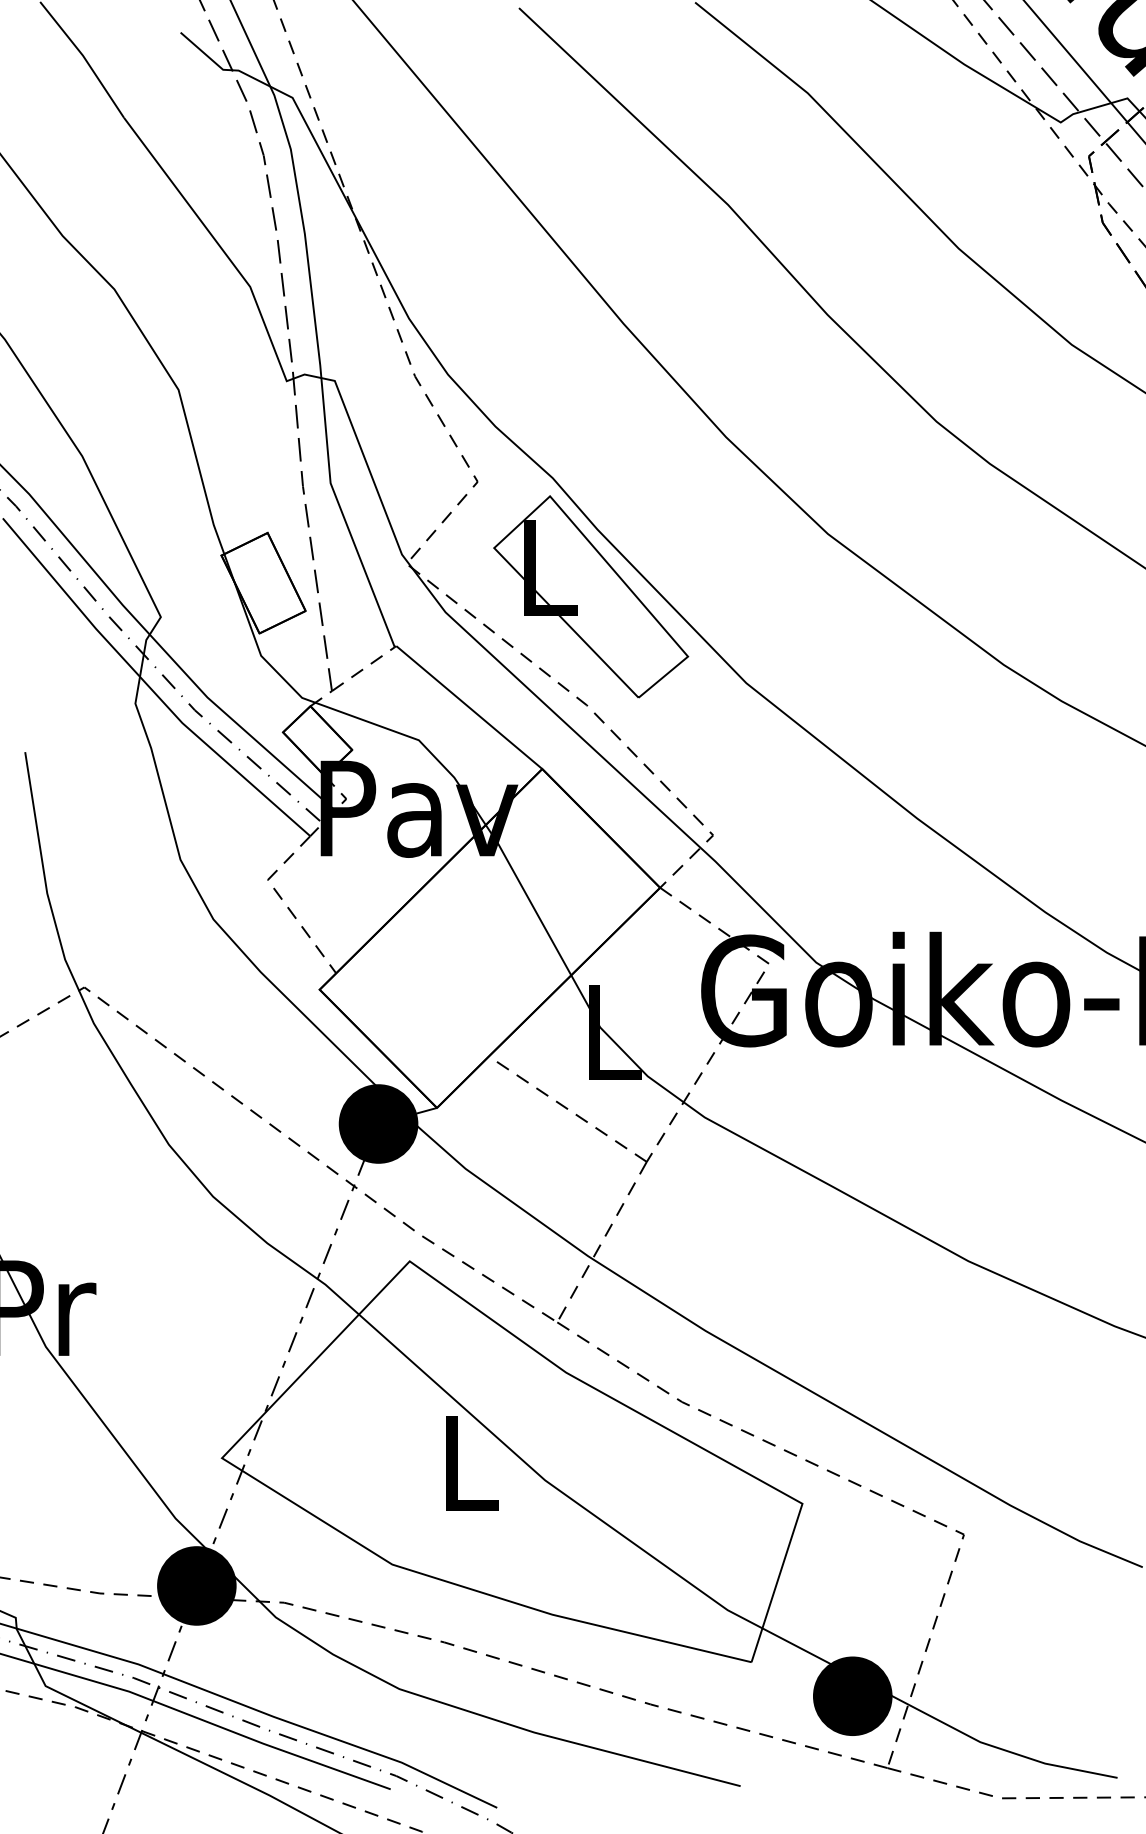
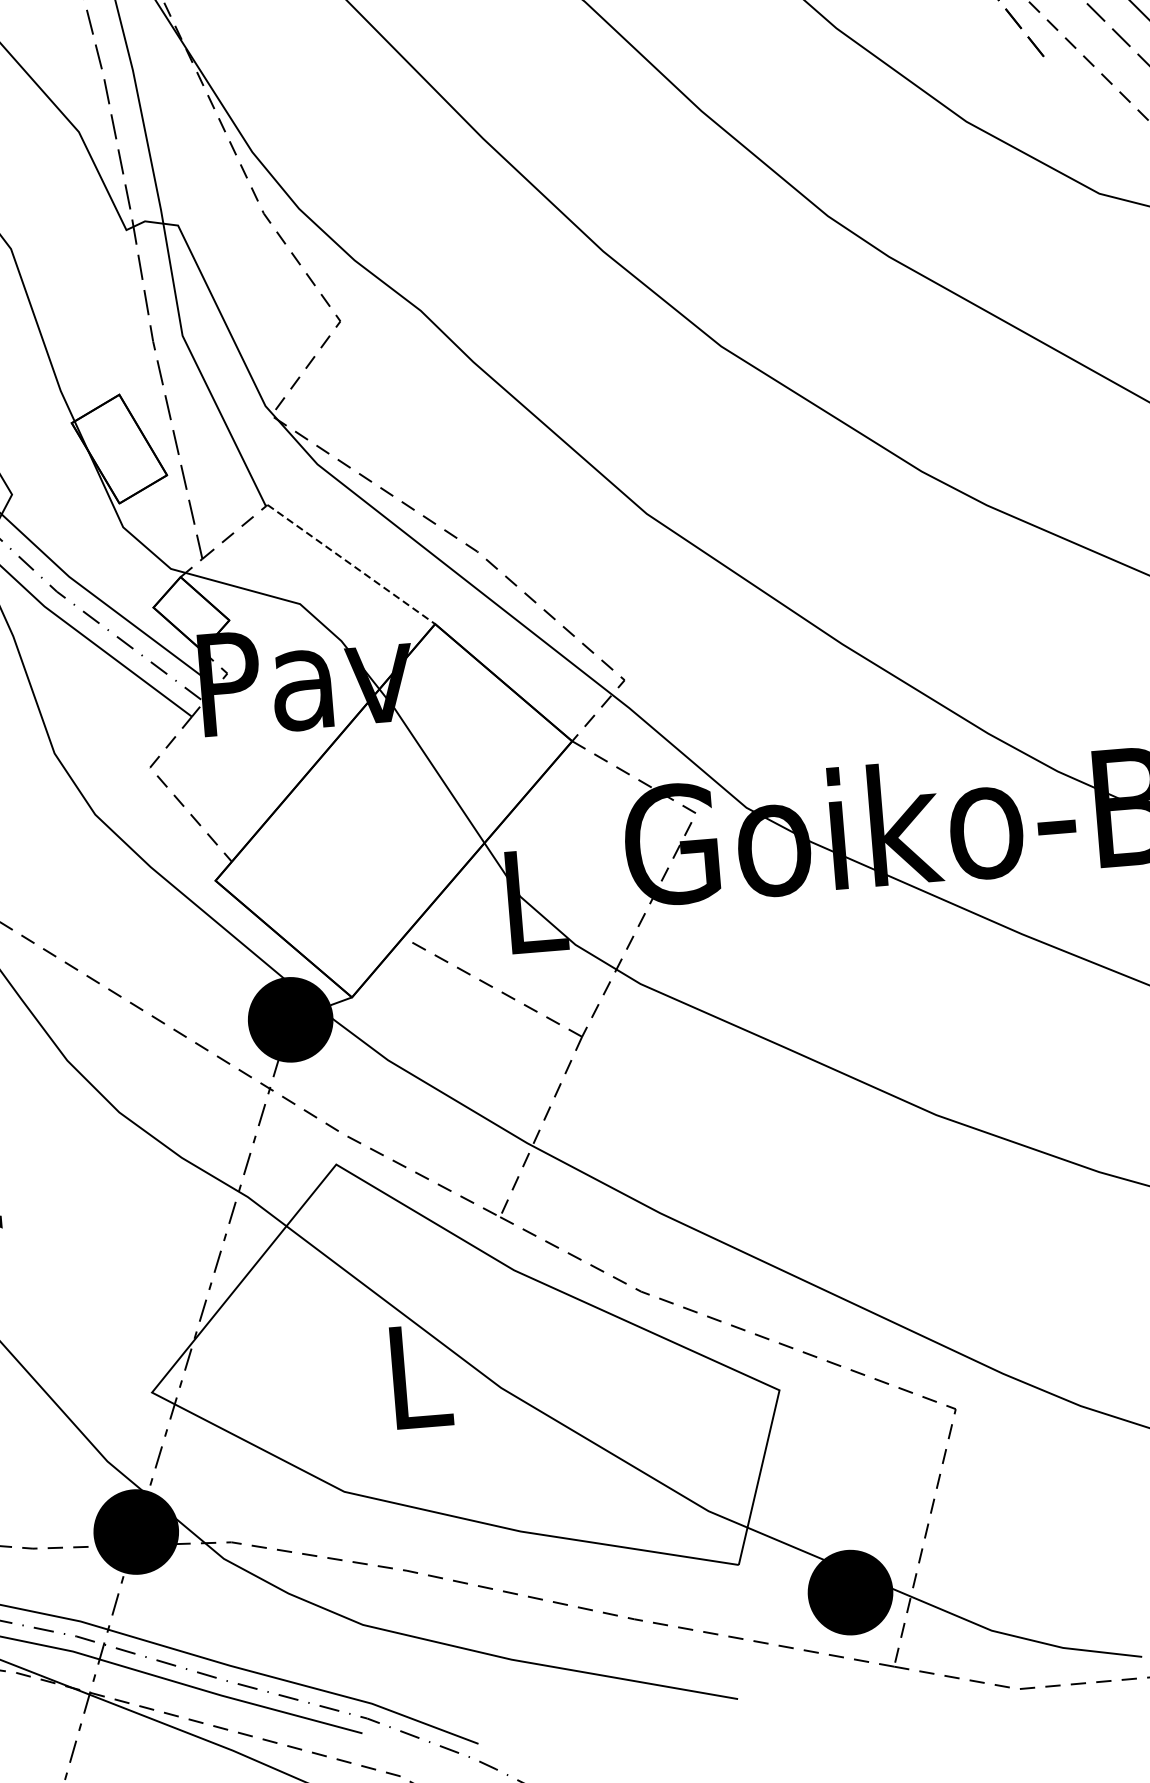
part: (591, 596) -> (472, 434), removed
line: (469, 707) -> (351, 564), solid -> dashed

